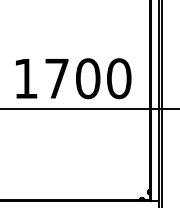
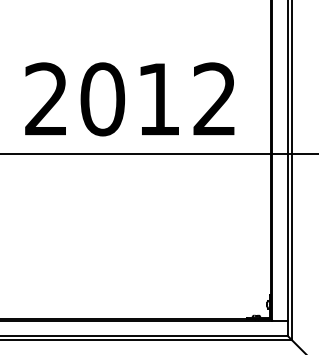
text: (72, 78) -> (130, 99), 1700 -> 2012

